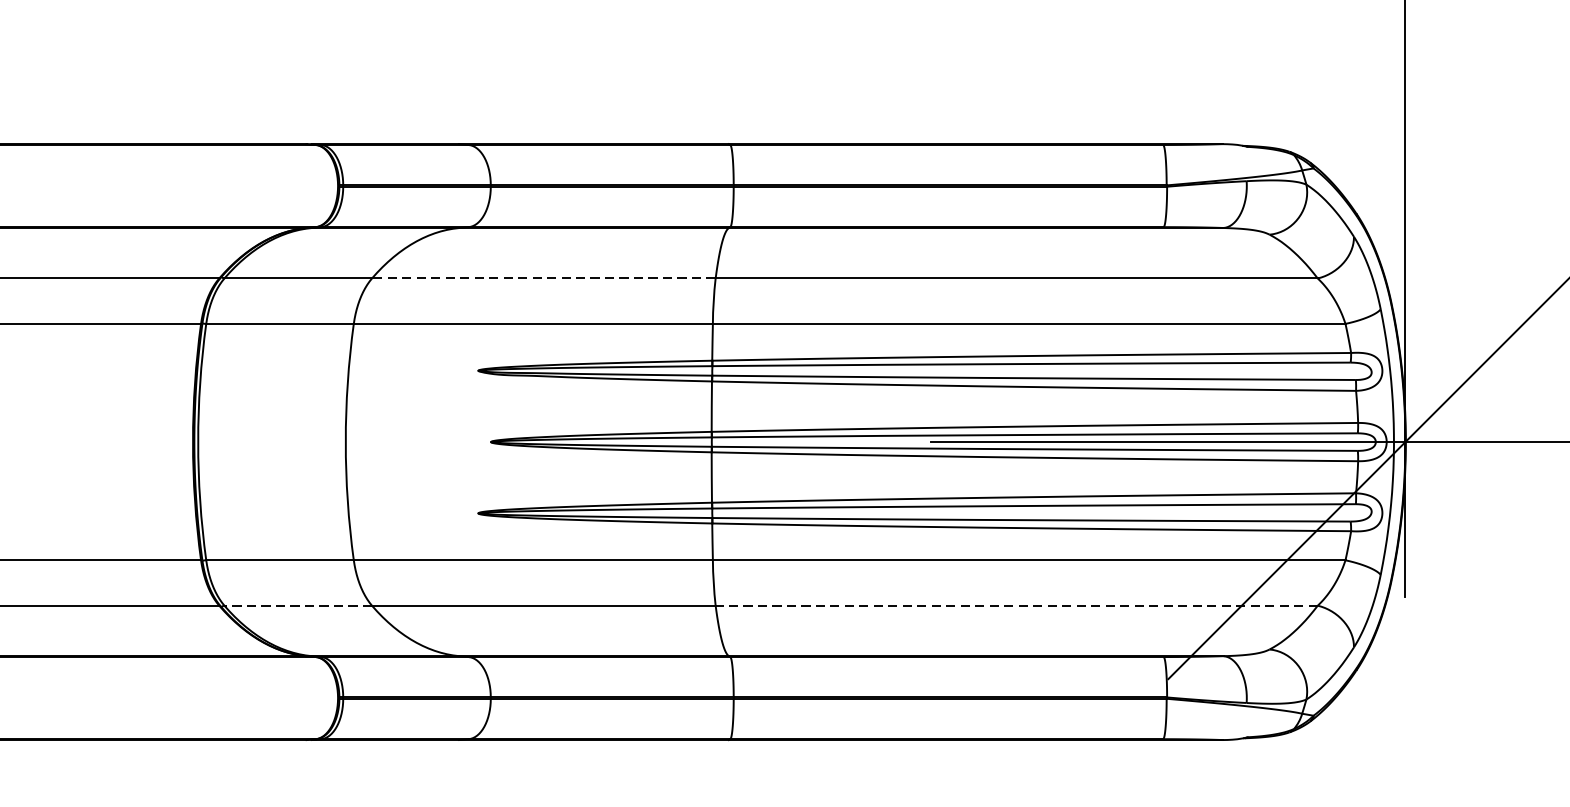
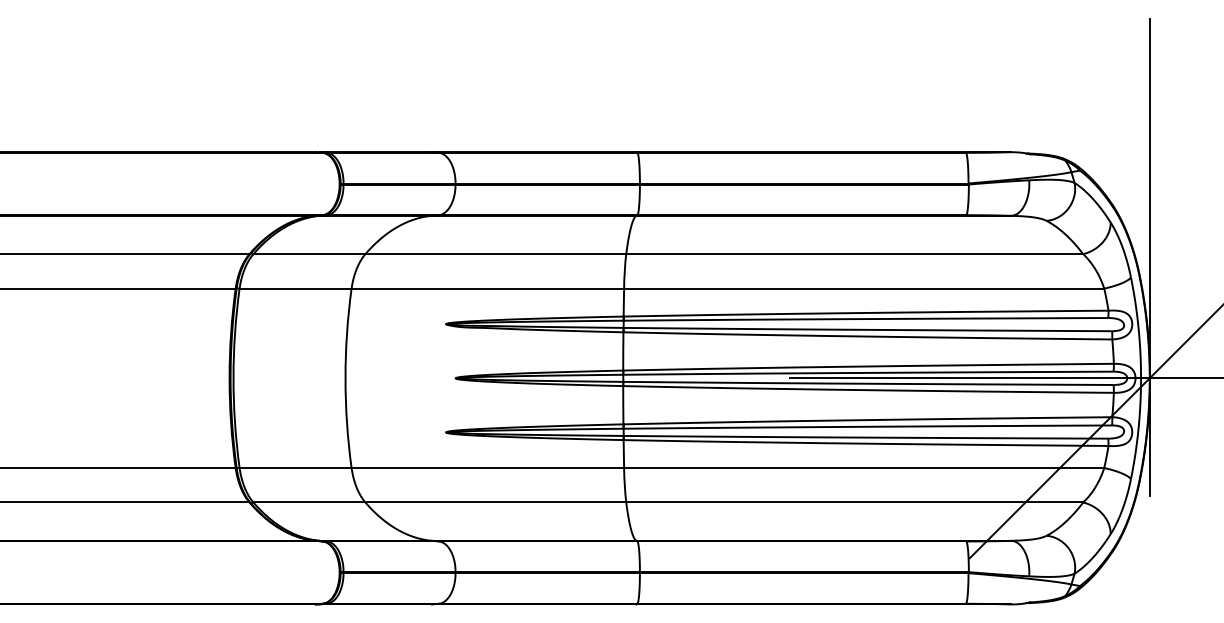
line: (543, 278) -> (495, 254), dashed -> solid
line: (298, 605) -> (309, 502), dashed -> solid
line: (1016, 605) -> (854, 502), dashed -> solid

